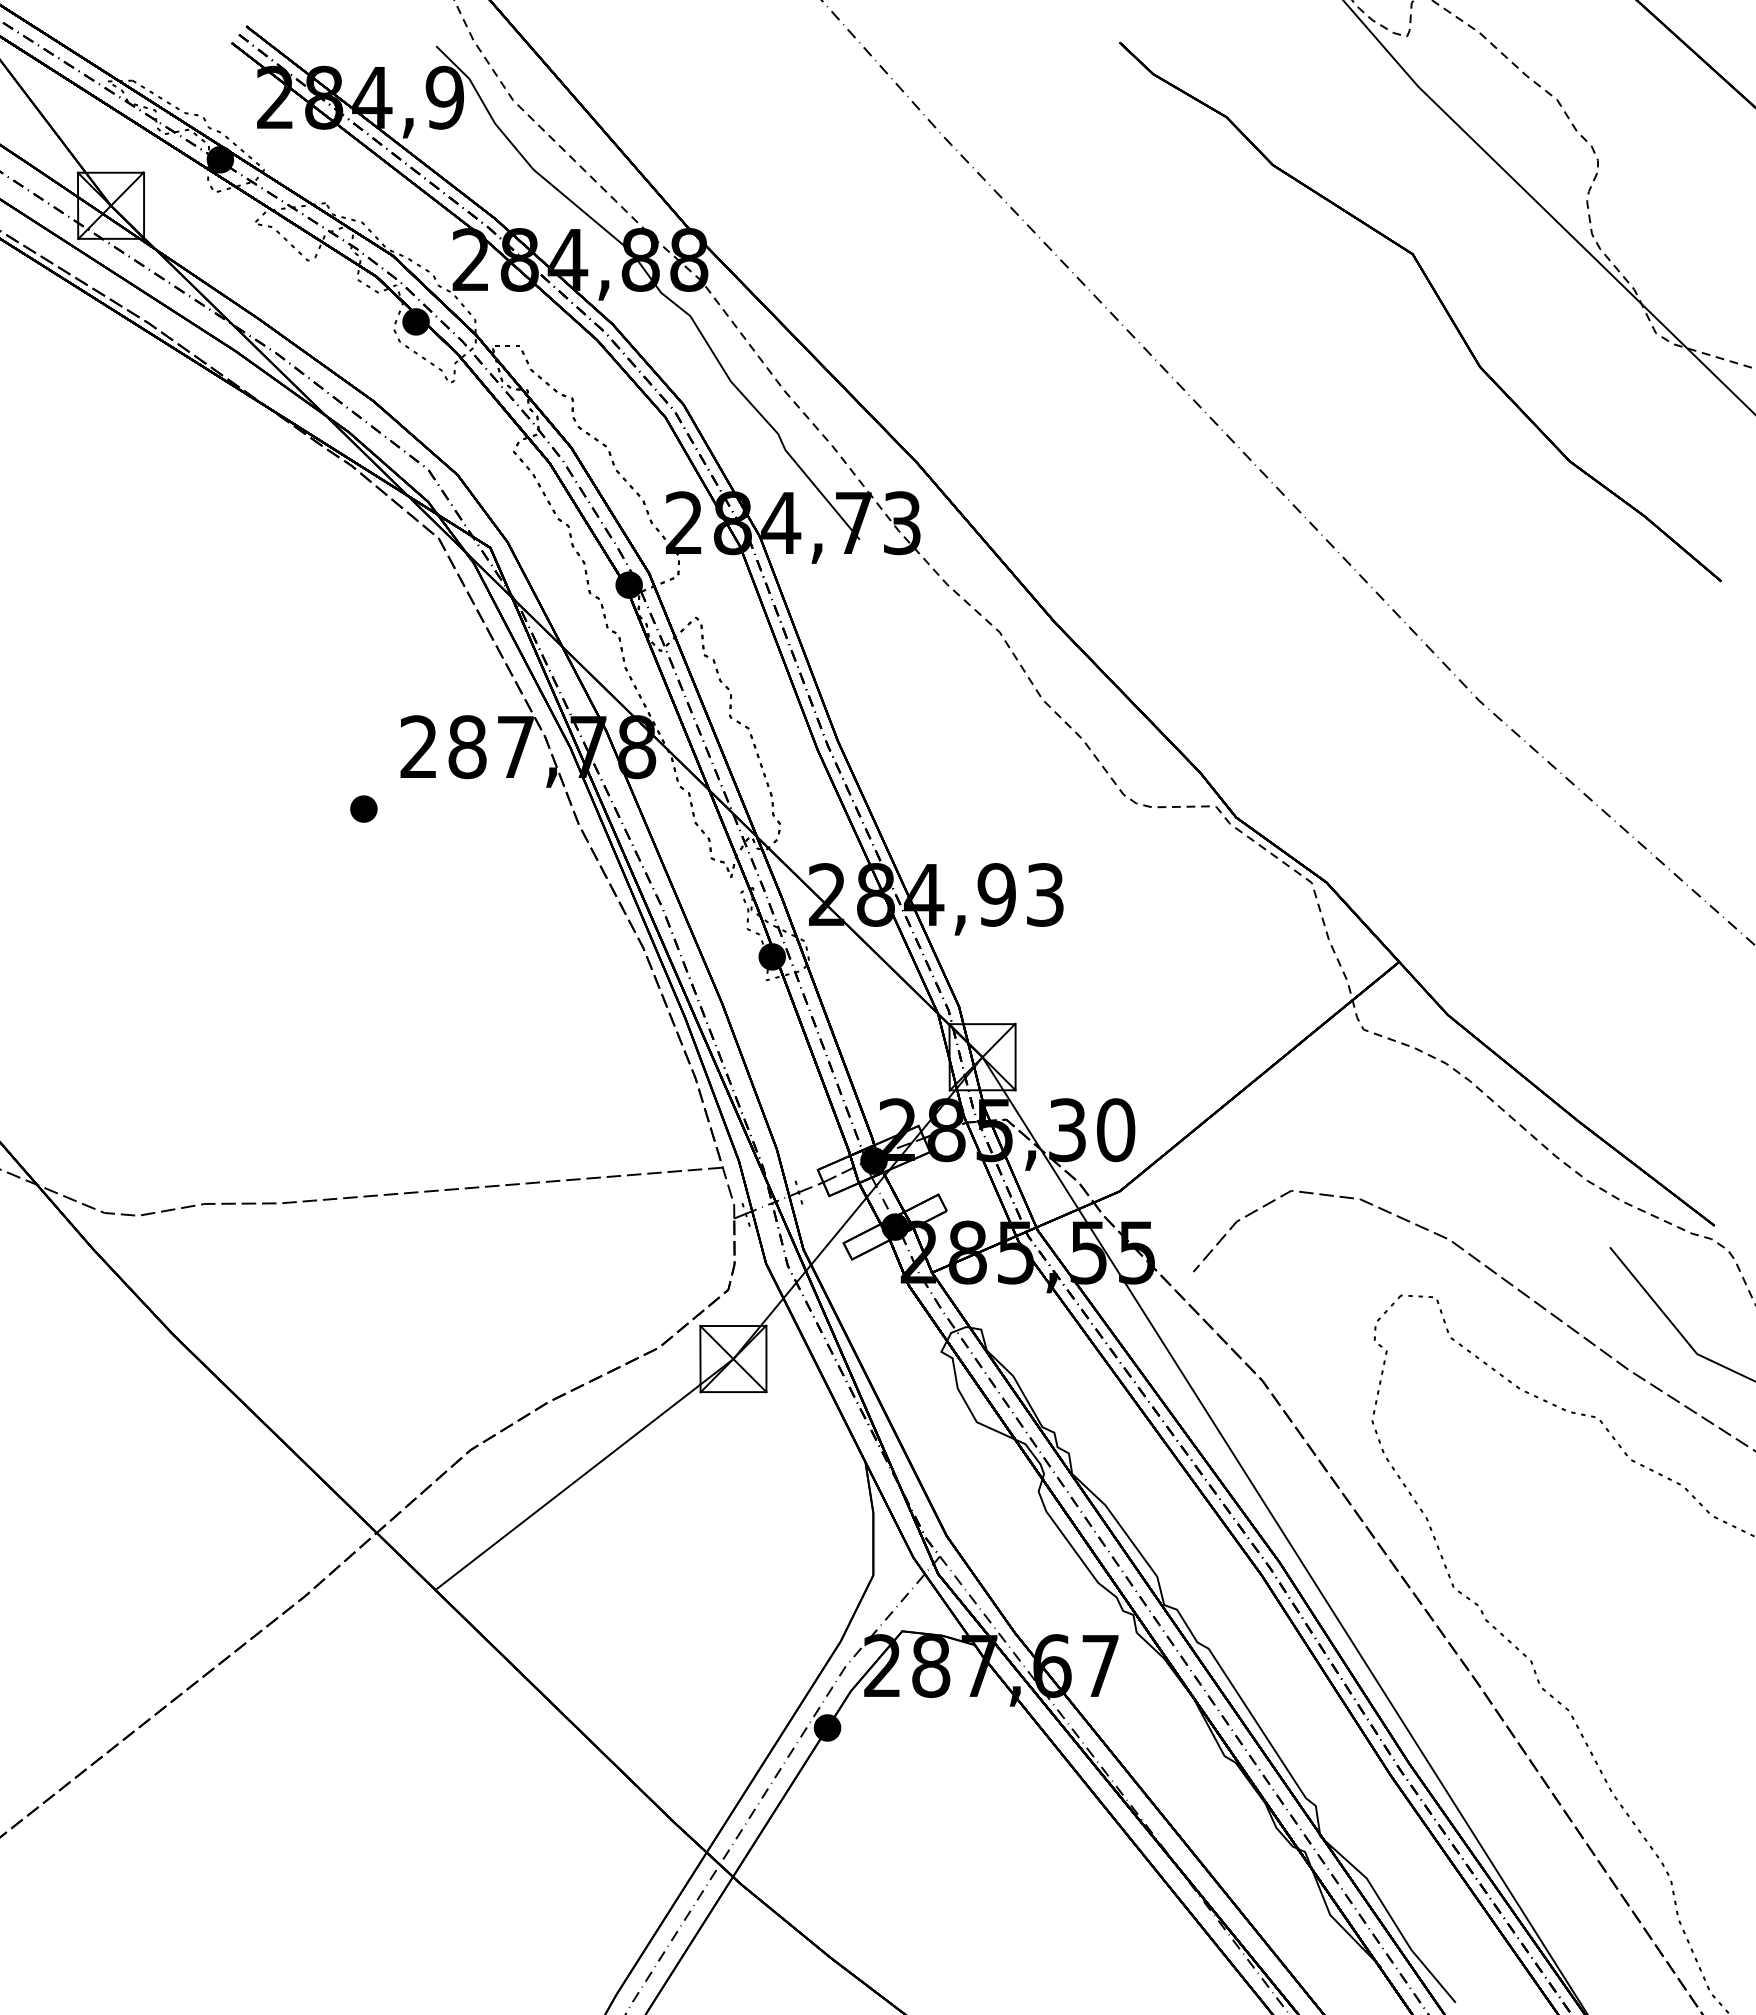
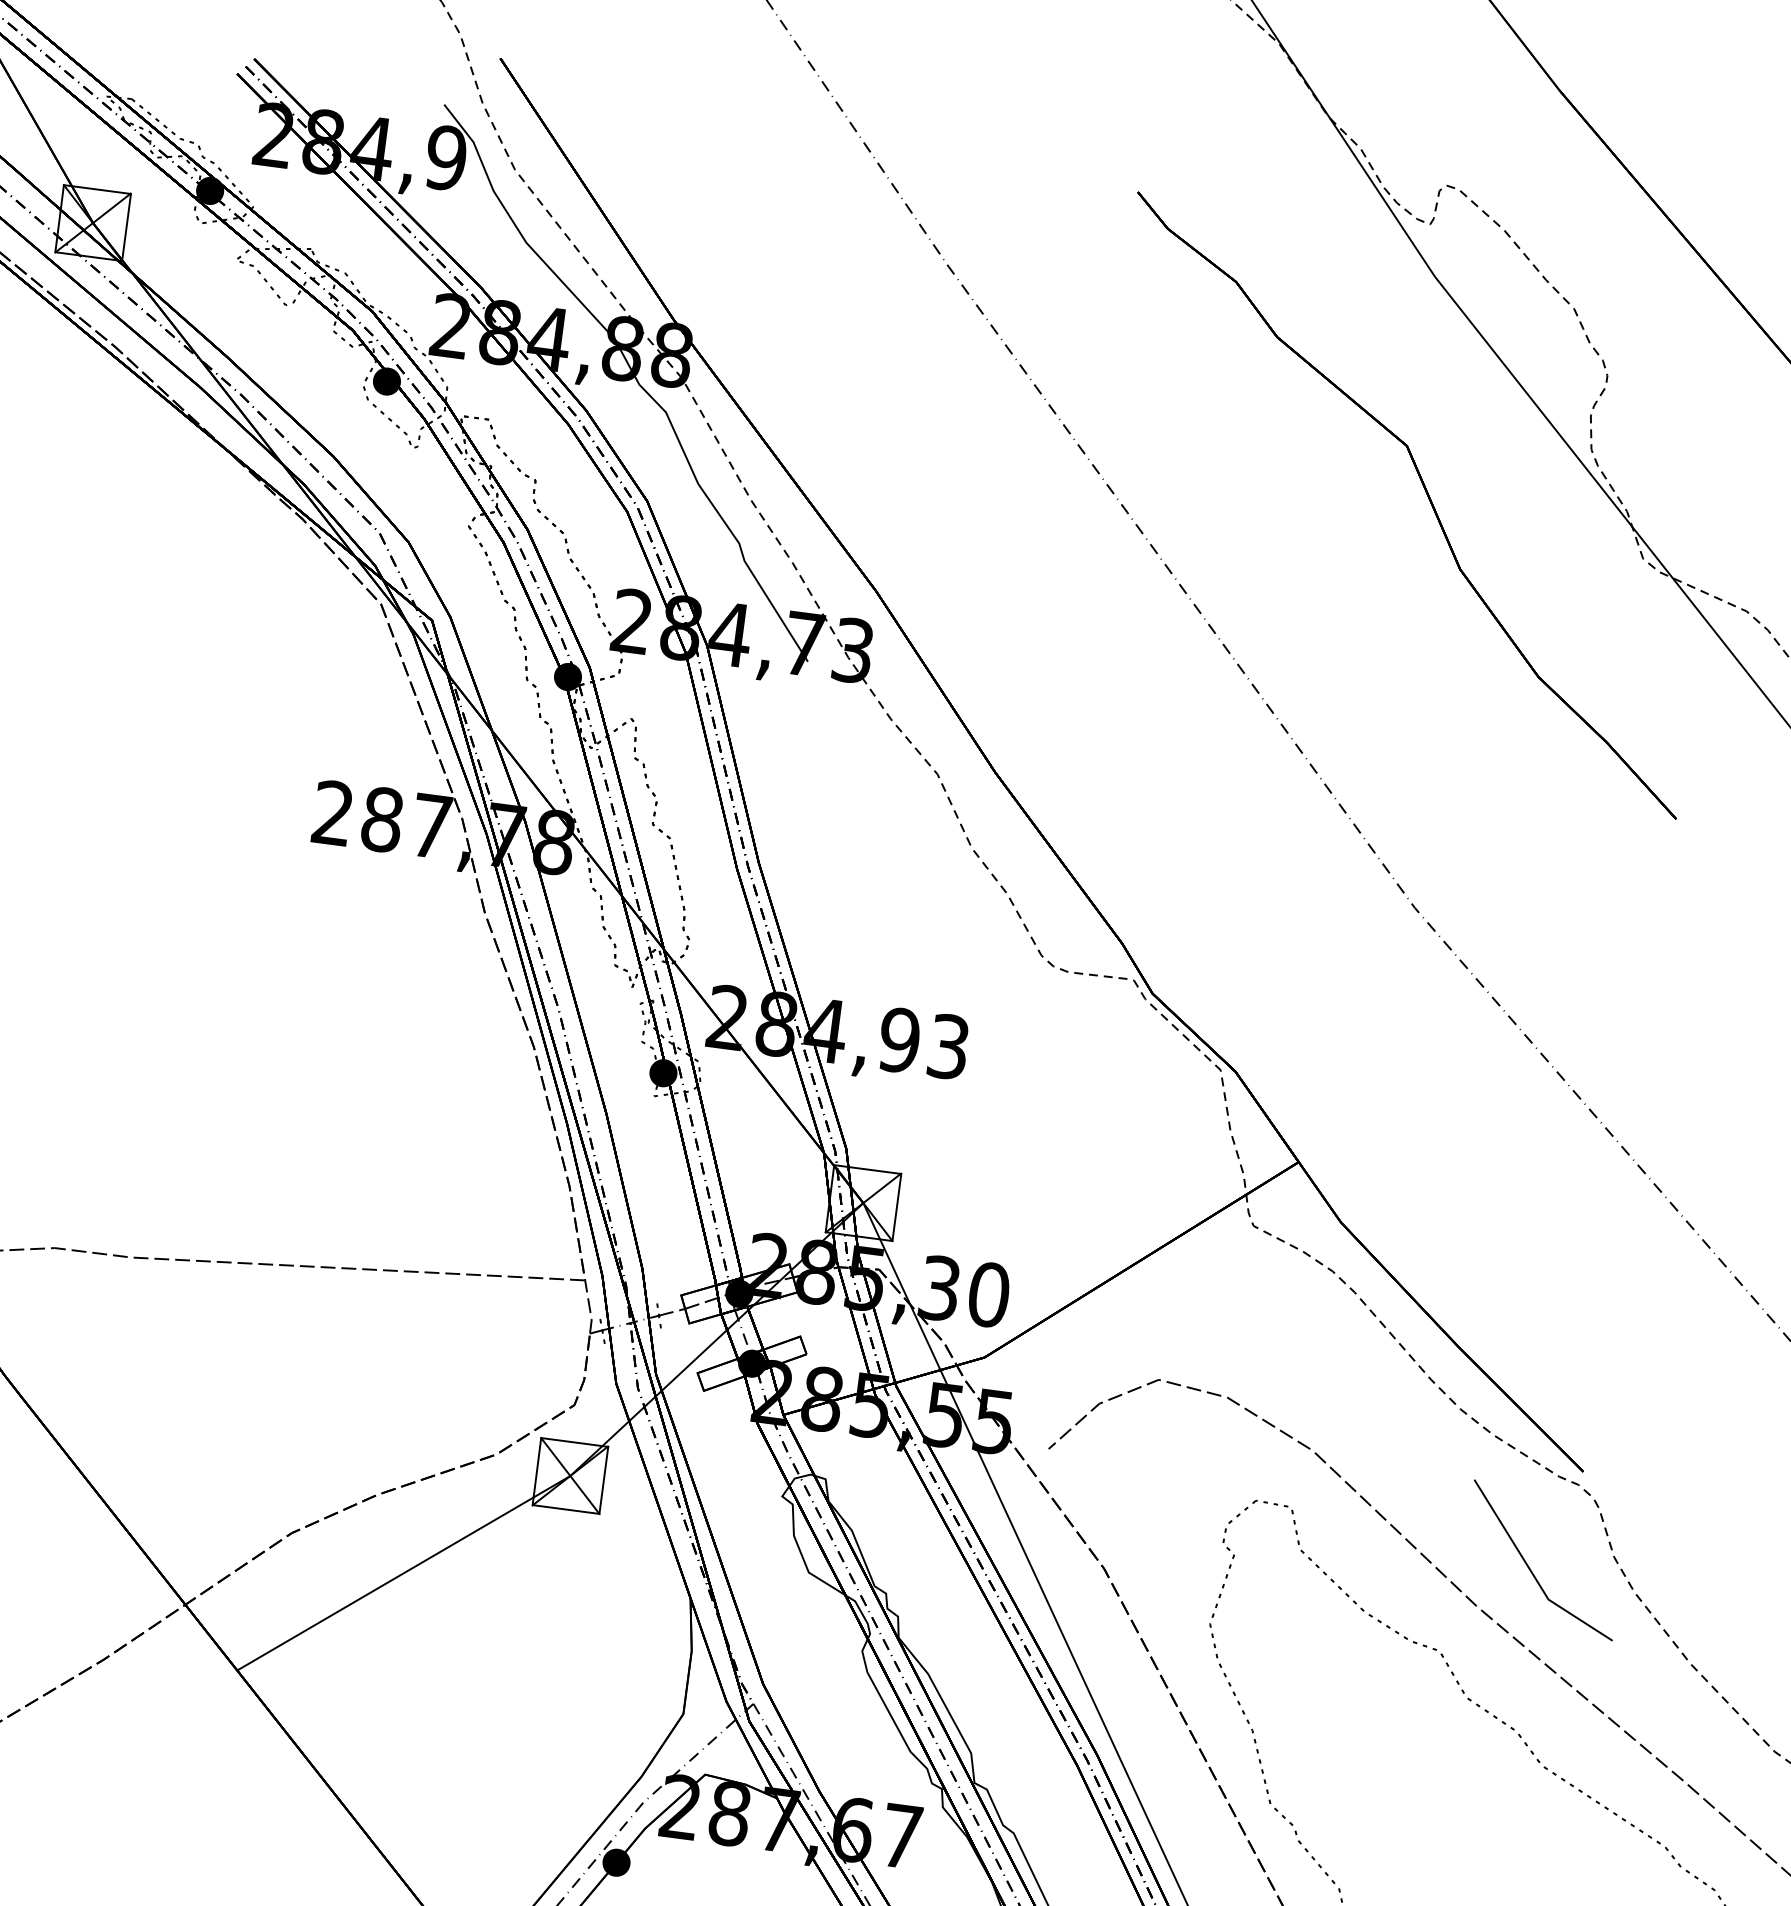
part: (363, 808) -> (268, 868), removed

